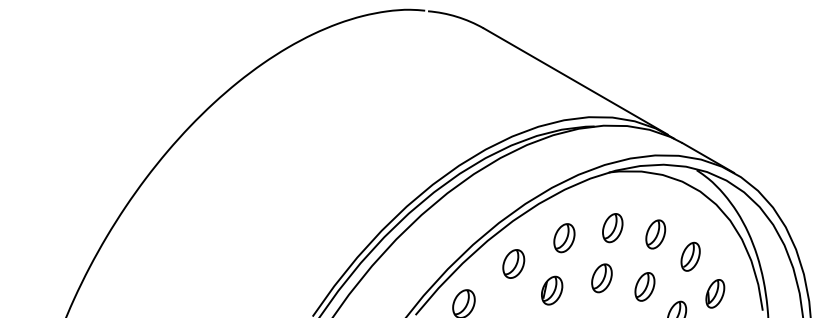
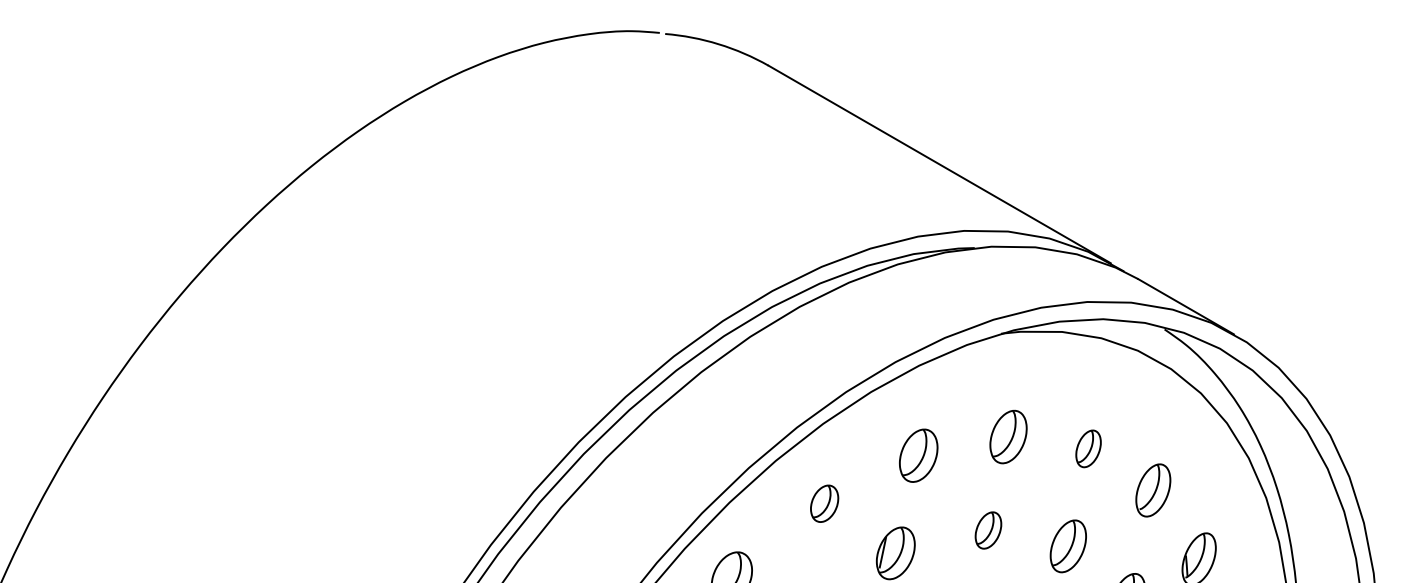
part: (655, 234) -> (1087, 448), size x0.7
part: (513, 263) -> (824, 502), size x0.7
part: (601, 278) -> (987, 530), size x0.7

